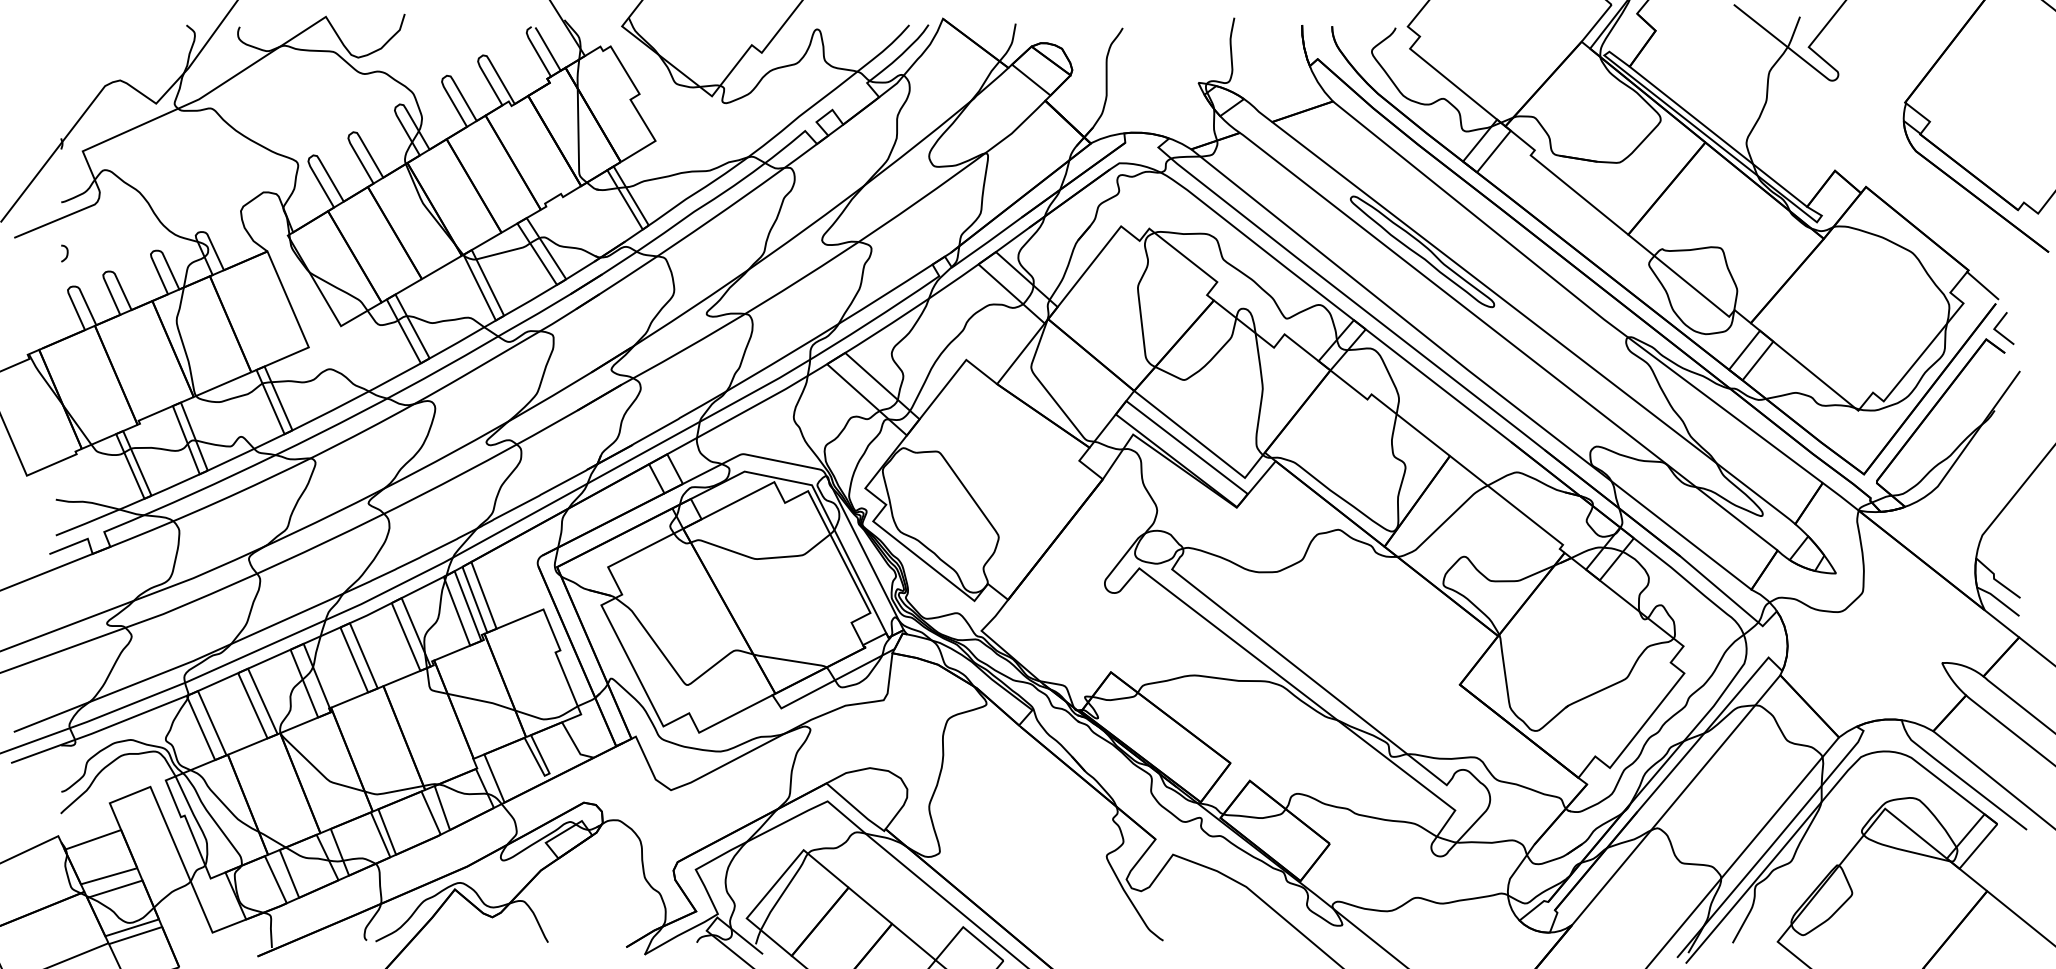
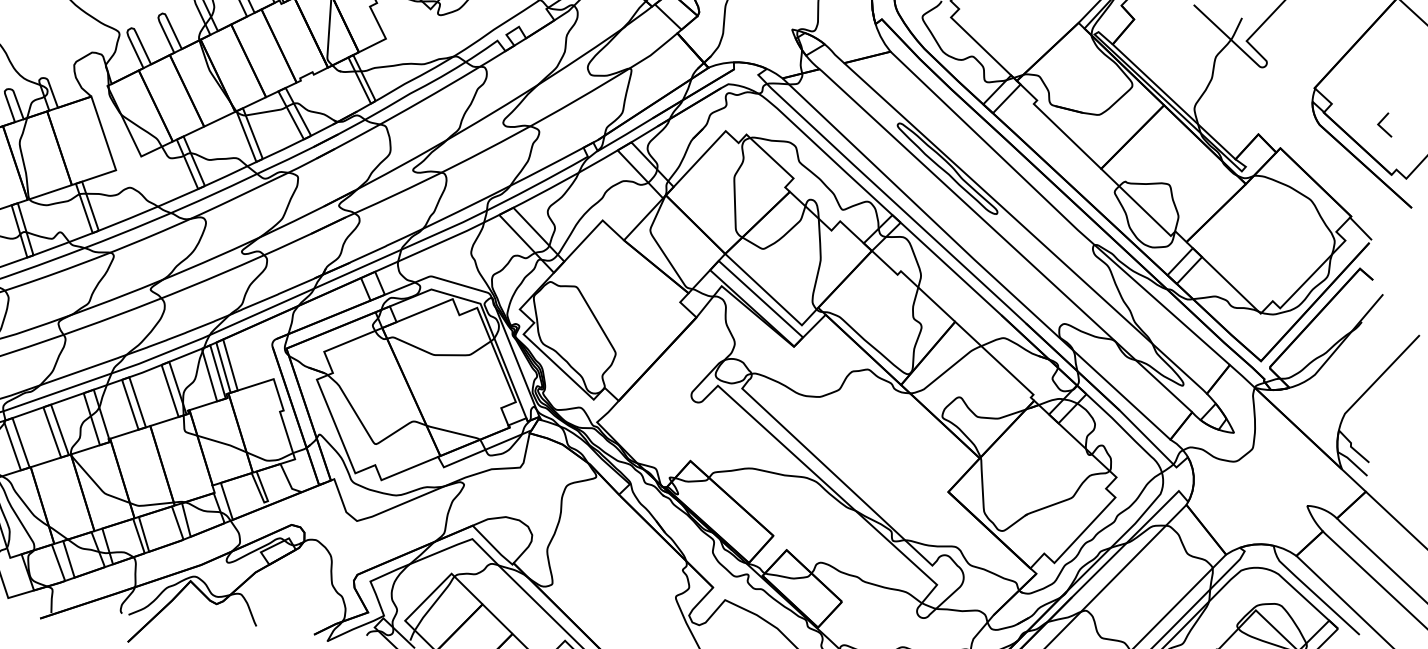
line: (2000, 332) -> (1382, 127), moved

